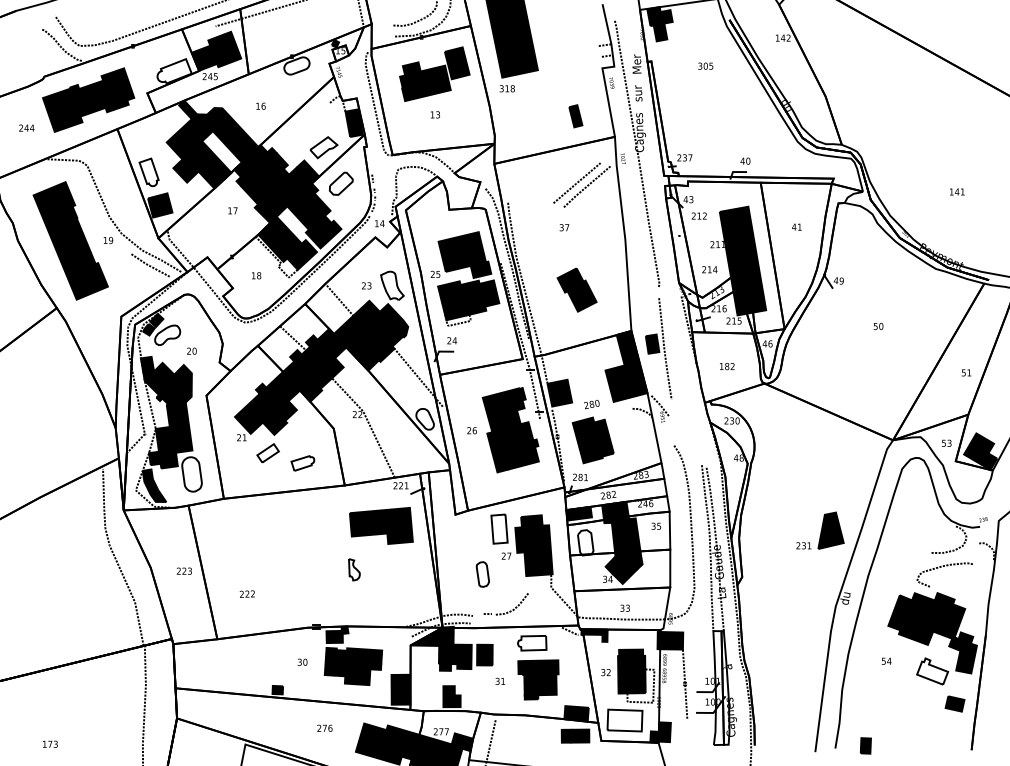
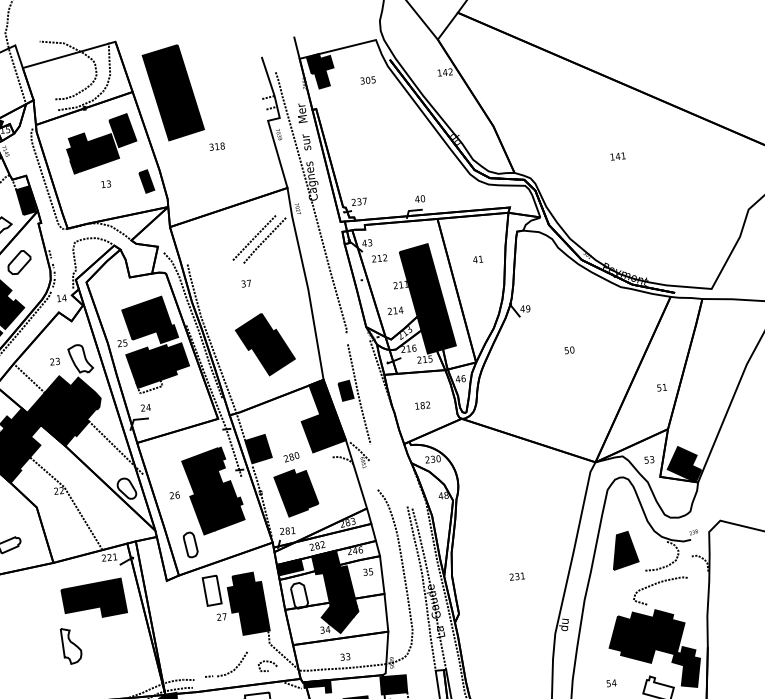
text: (705, 65) -> (367, 79), moved
text: (506, 88) -> (216, 146), moved
part: (575, 116) -> (146, 181), moved
text: (957, 191) -> (618, 156), moved
part: (576, 289) -> (264, 344), size x1.43
part: (830, 530) -> (624, 550), moved
part: (354, 569) -> (71, 645), size x1.67
part: (482, 574) -> (190, 545), moved
curve: (546, 605) -> (266, 662), added

